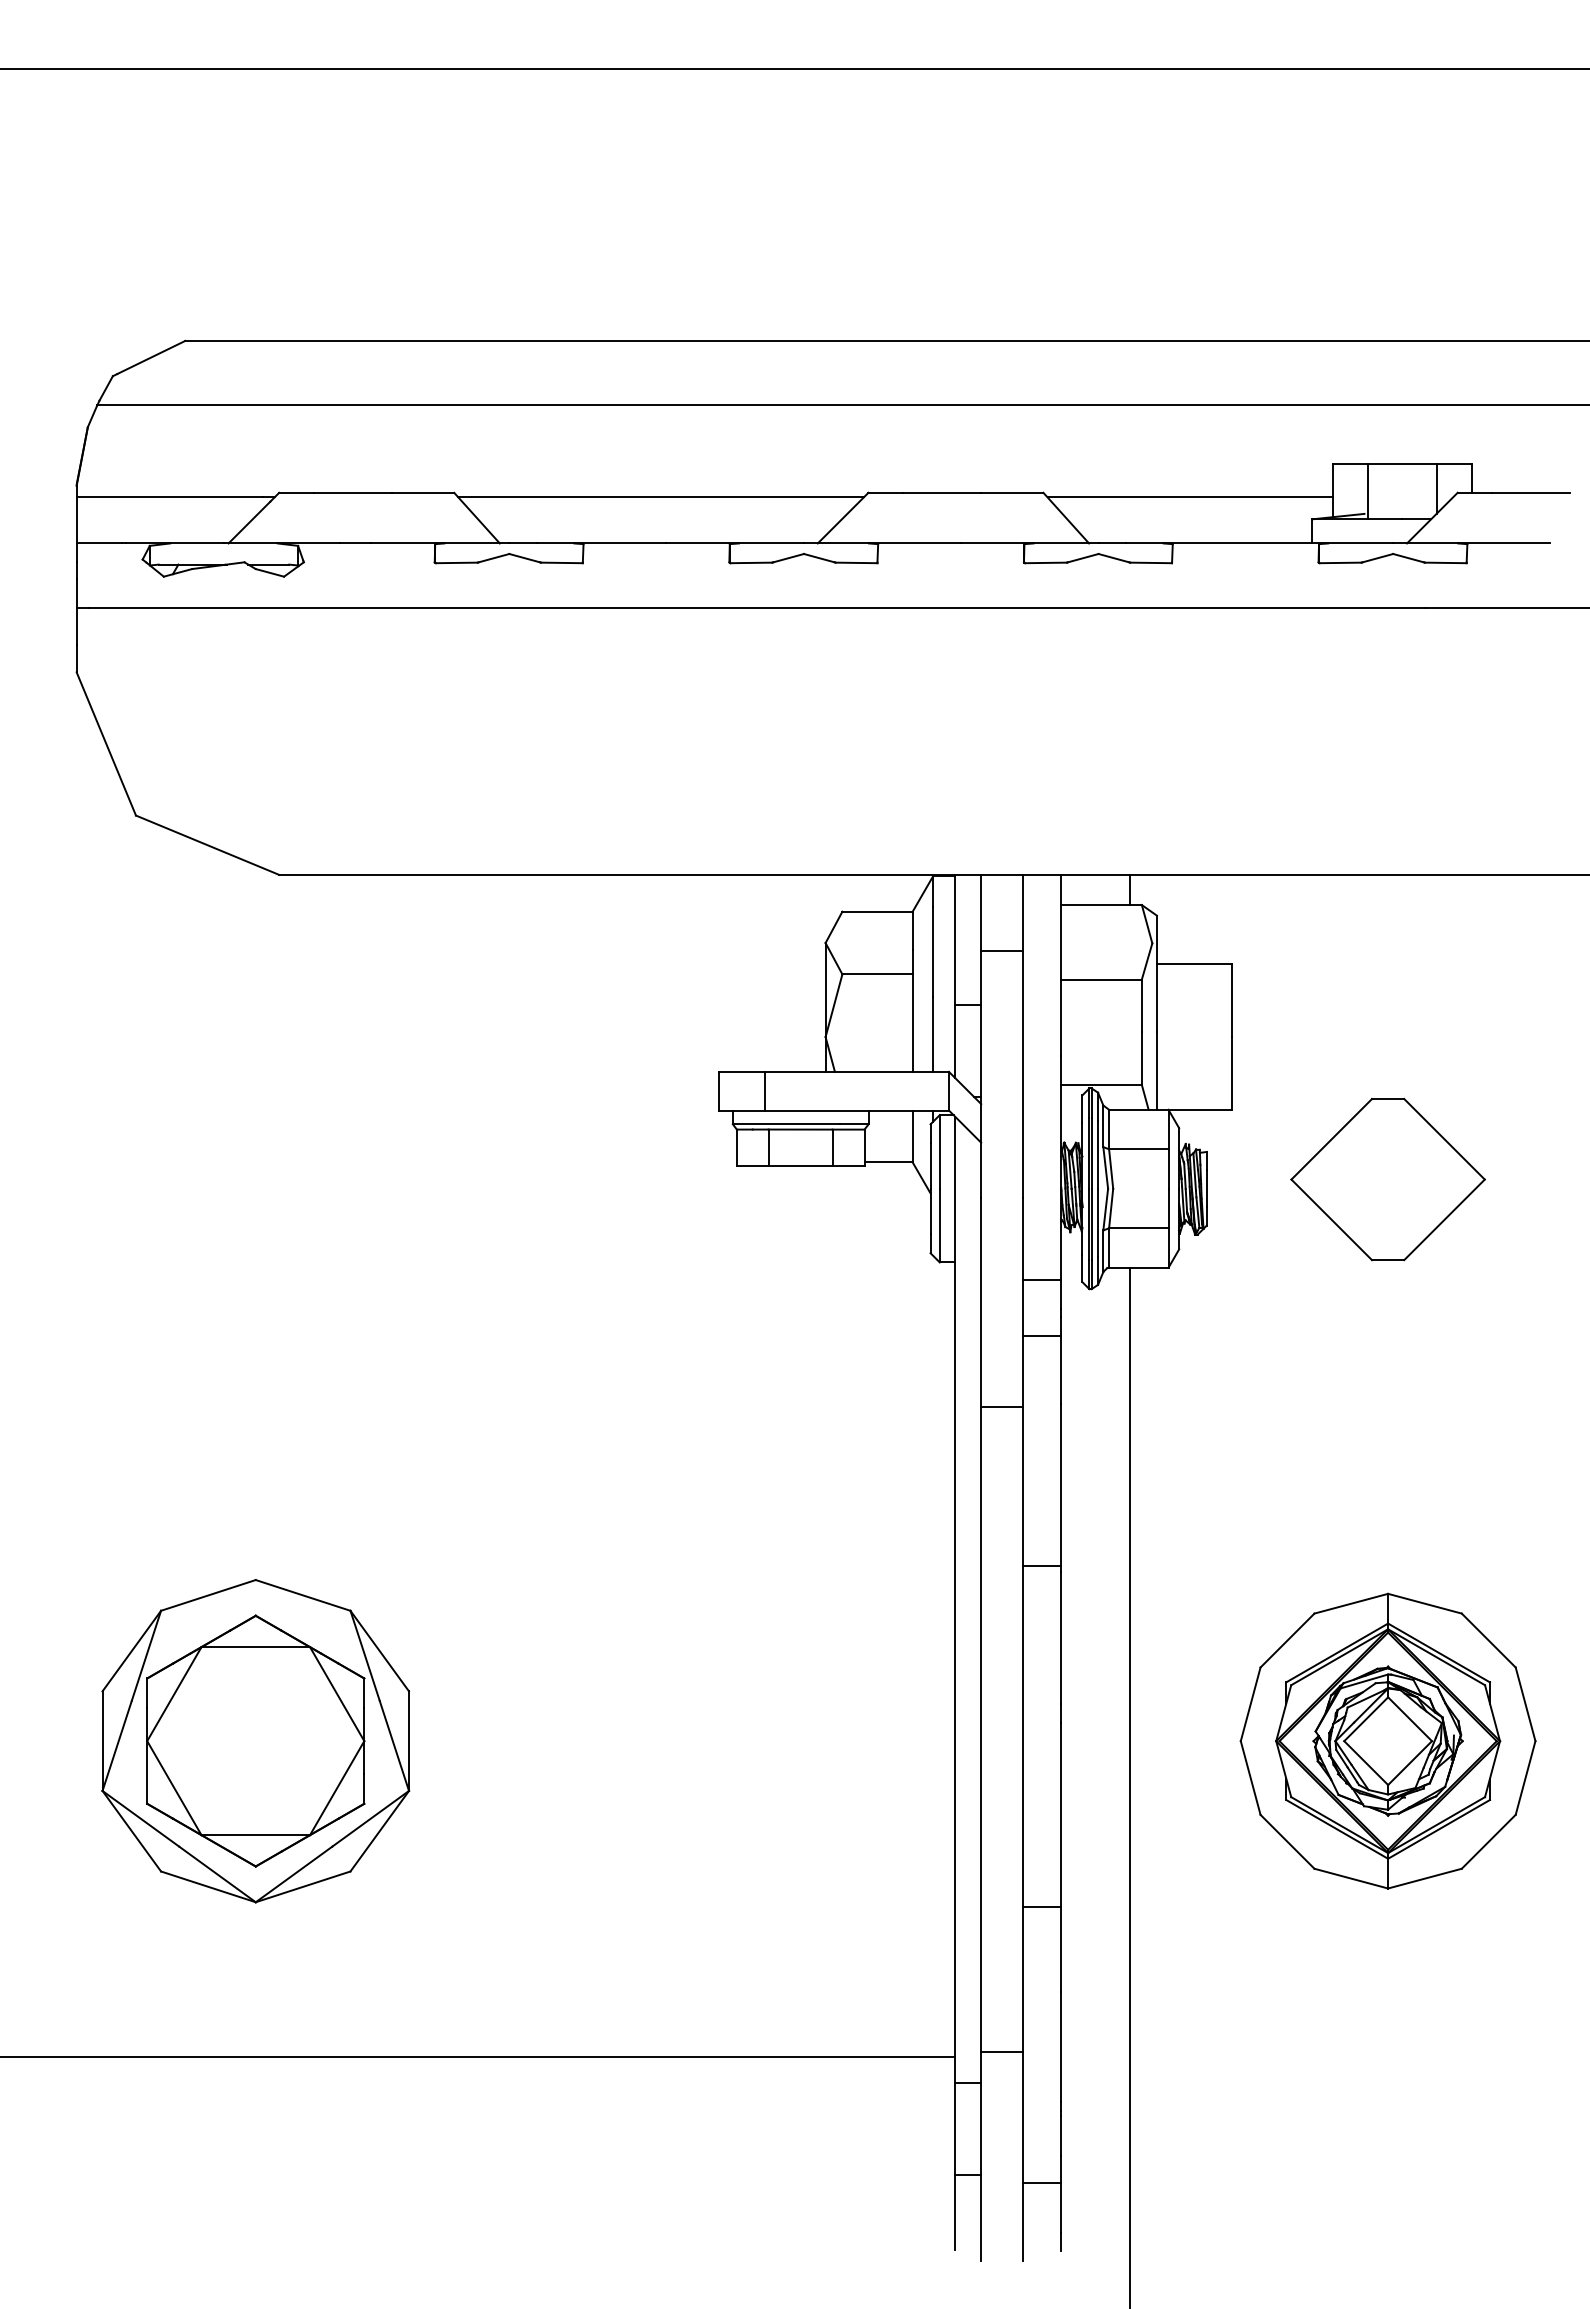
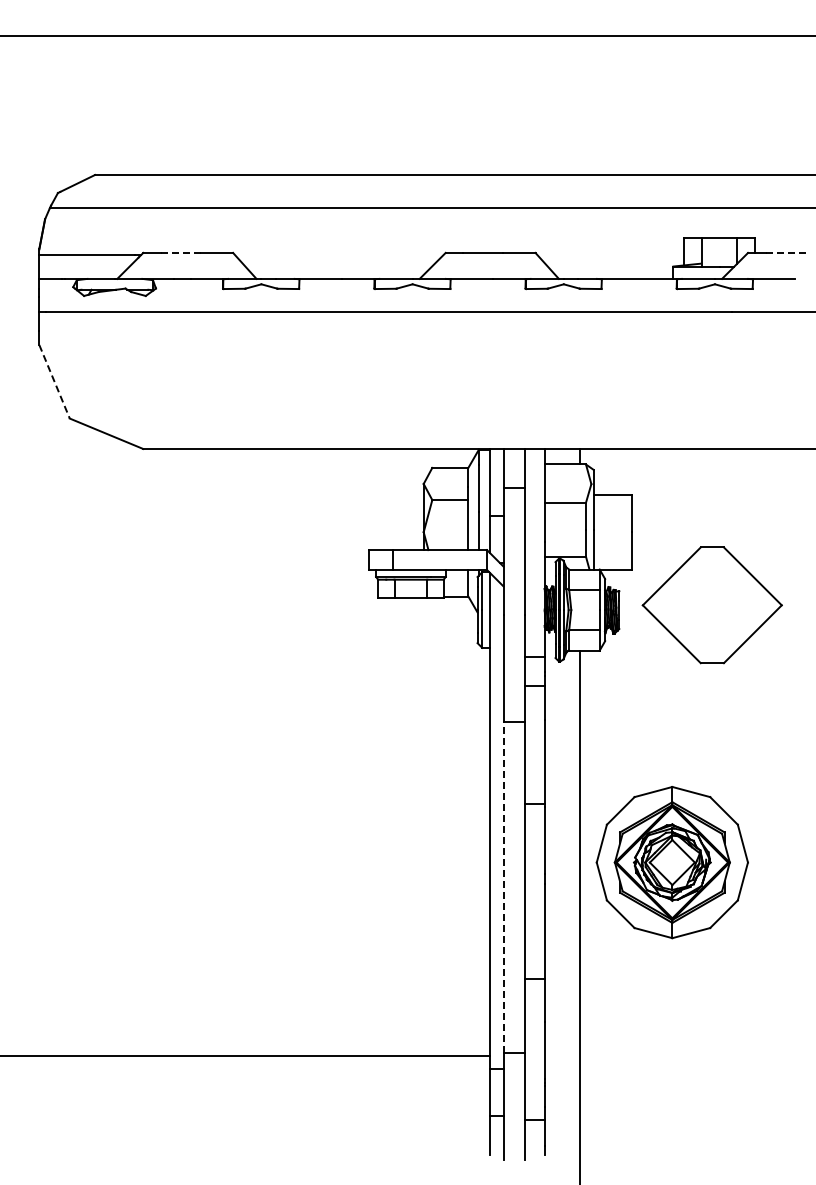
line: (353, 491) -> (181, 252), solid -> dashed
line: (1530, 491) -> (785, 252), solid -> dashed
line: (661, 497) -> (339, 255), removed
line: (1189, 497) -> (610, 255), removed
line: (106, 743) -> (54, 381), solid -> dashed
part: (1388, 1179) -> (712, 605), size x1.4
line: (981, 1727) -> (503, 886), solid -> dashed
part: (256, 1741) -> (131, 893), removed
part: (1386, 1741) -> (671, 862), moved

